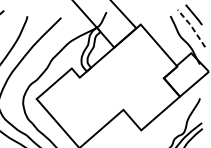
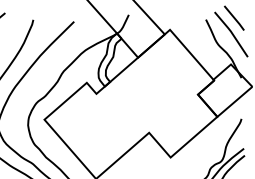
line: (191, 26) -> (231, 32), dashed -> solid

